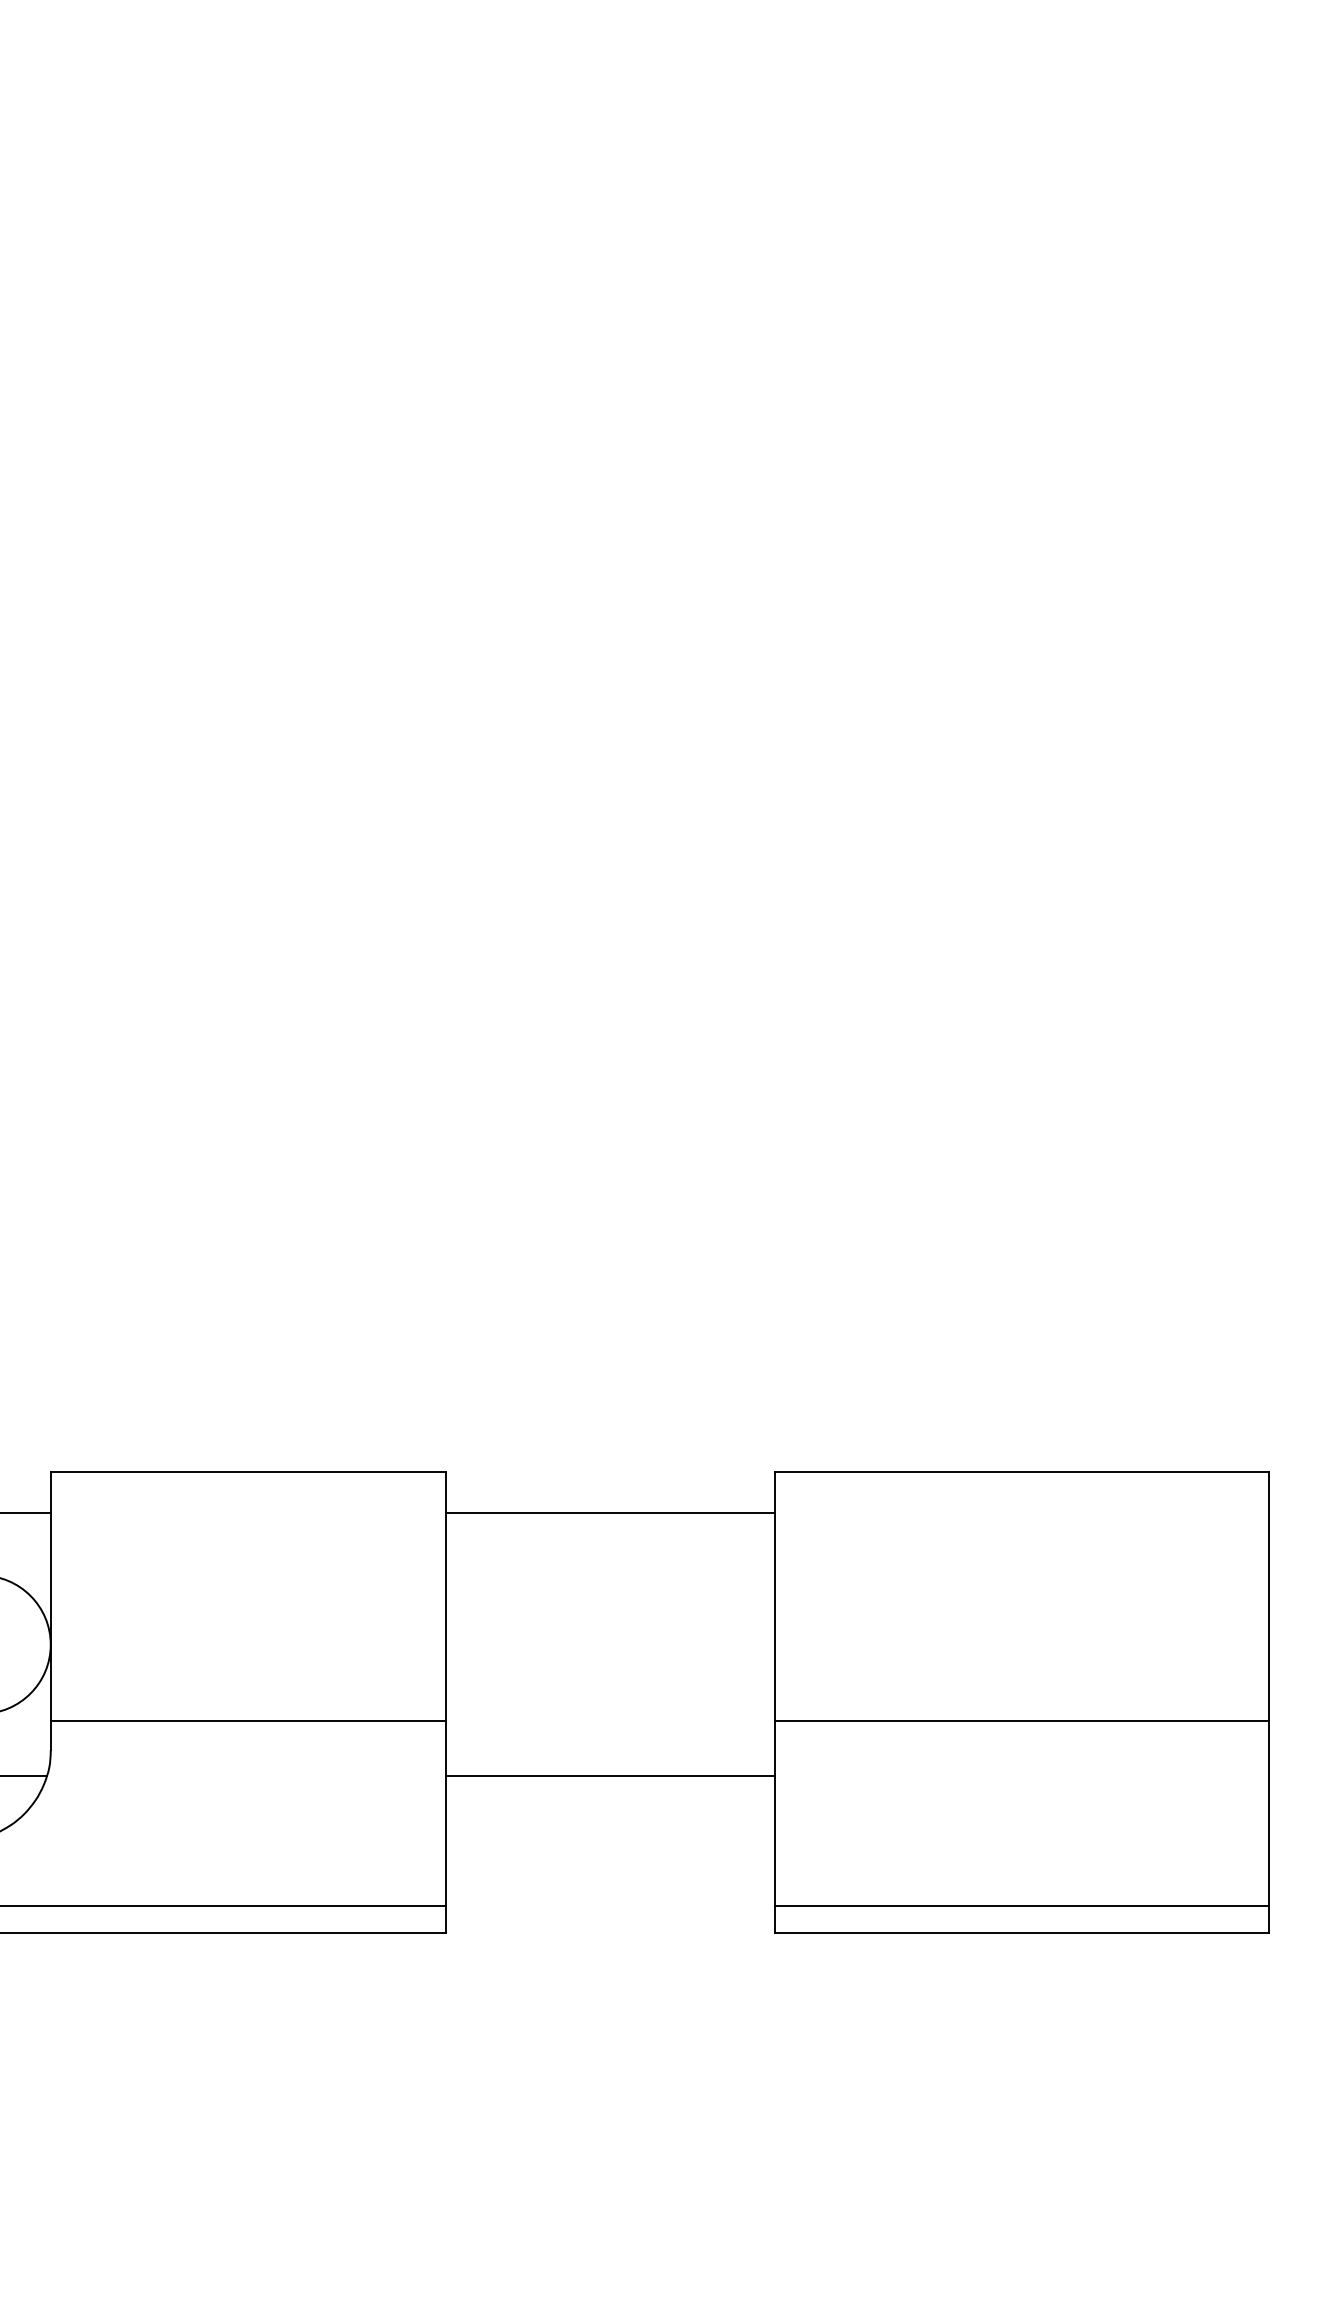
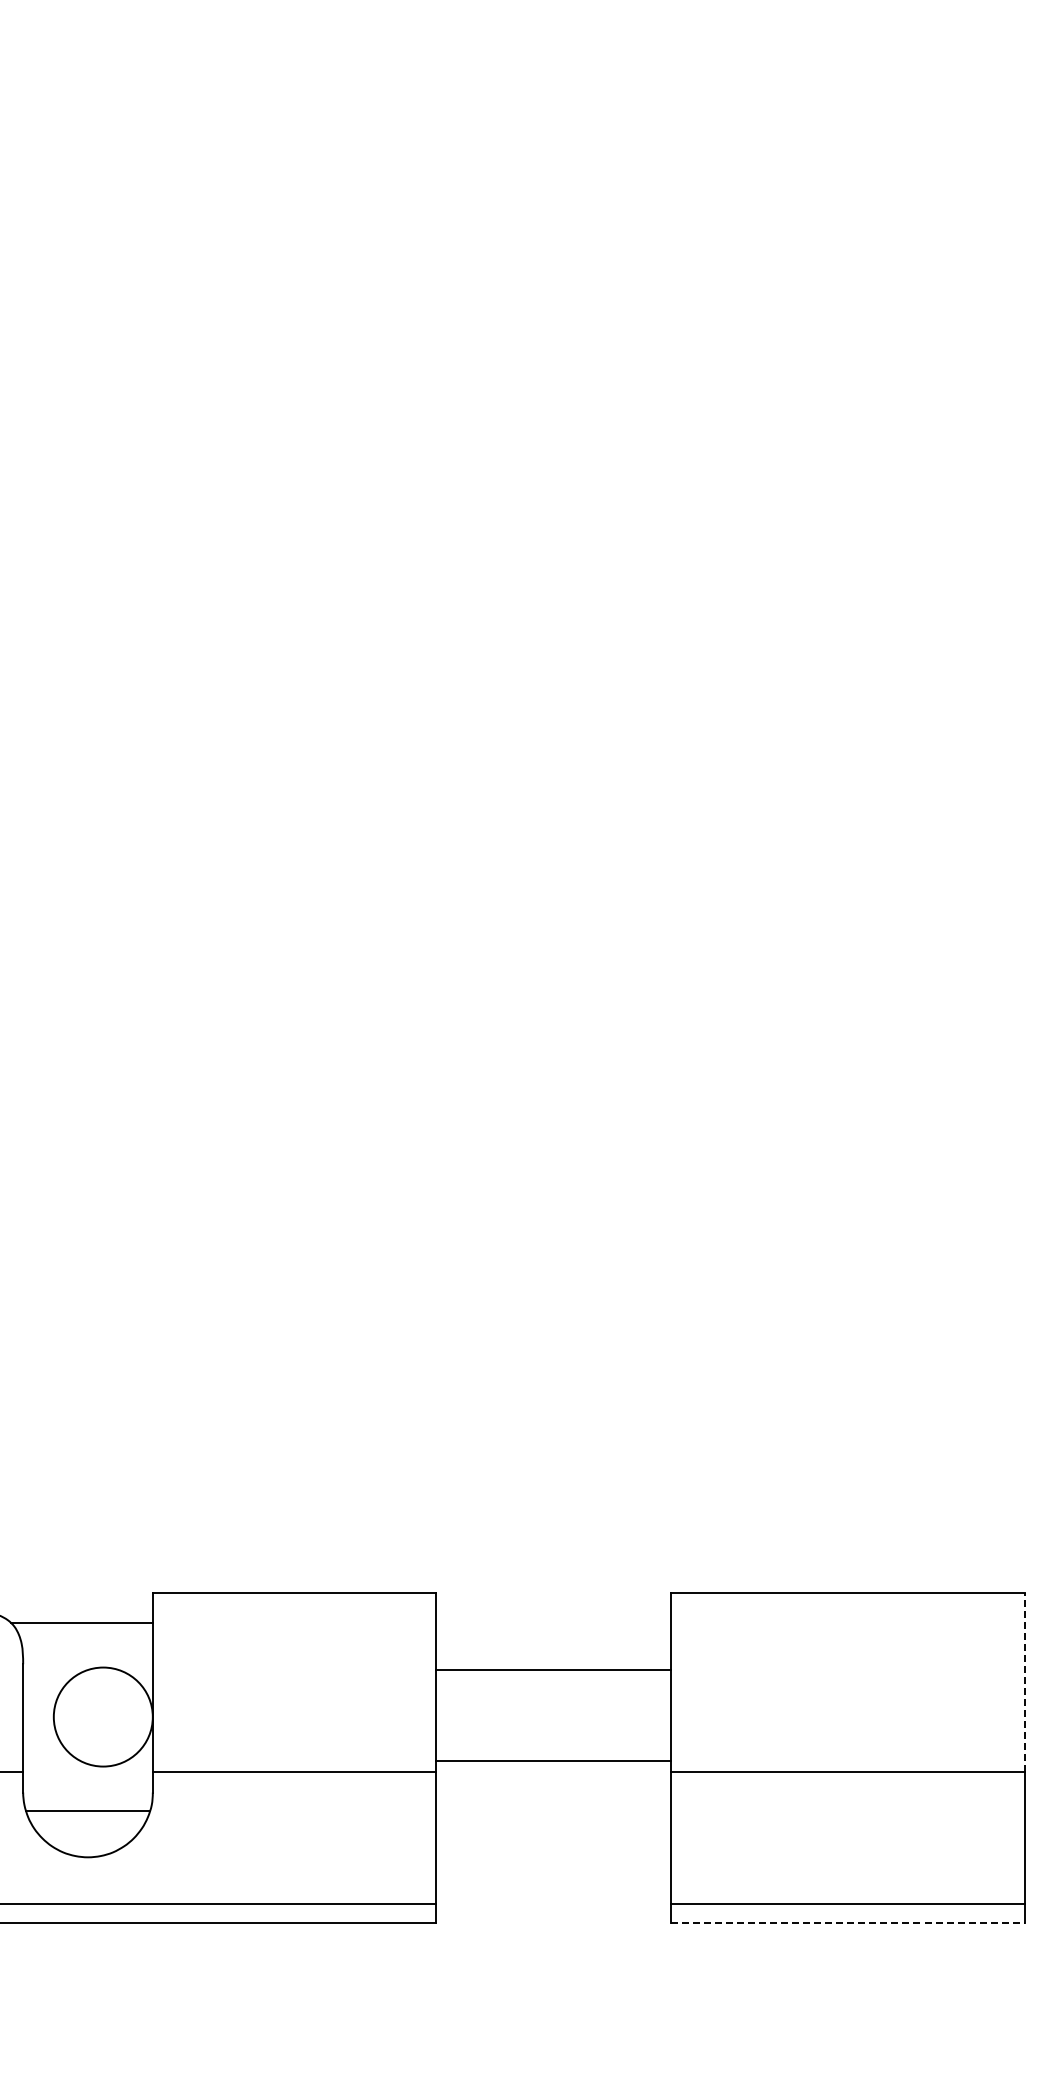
line: (610, 1512) -> (553, 1669), moved
line: (1269, 1596) -> (1025, 1682), solid -> dashed
line: (610, 1776) -> (553, 1761), moved
line: (1022, 1933) -> (848, 1923), solid -> dashed

